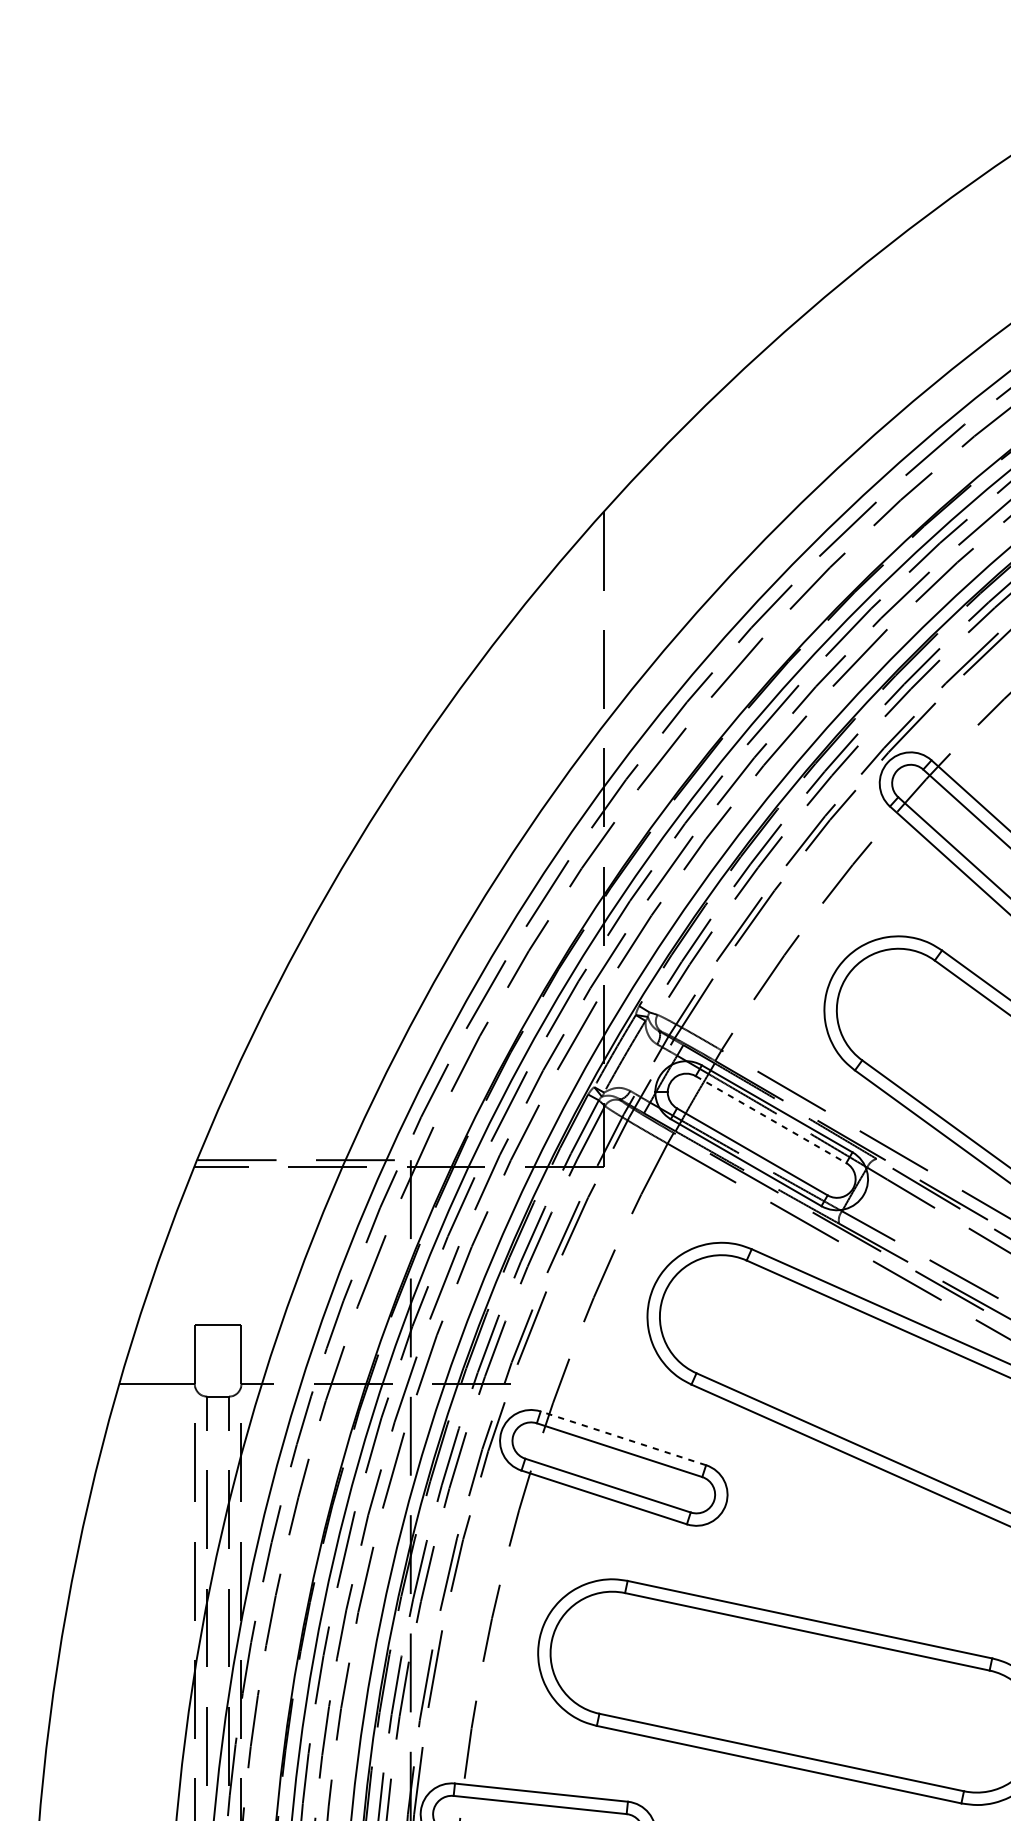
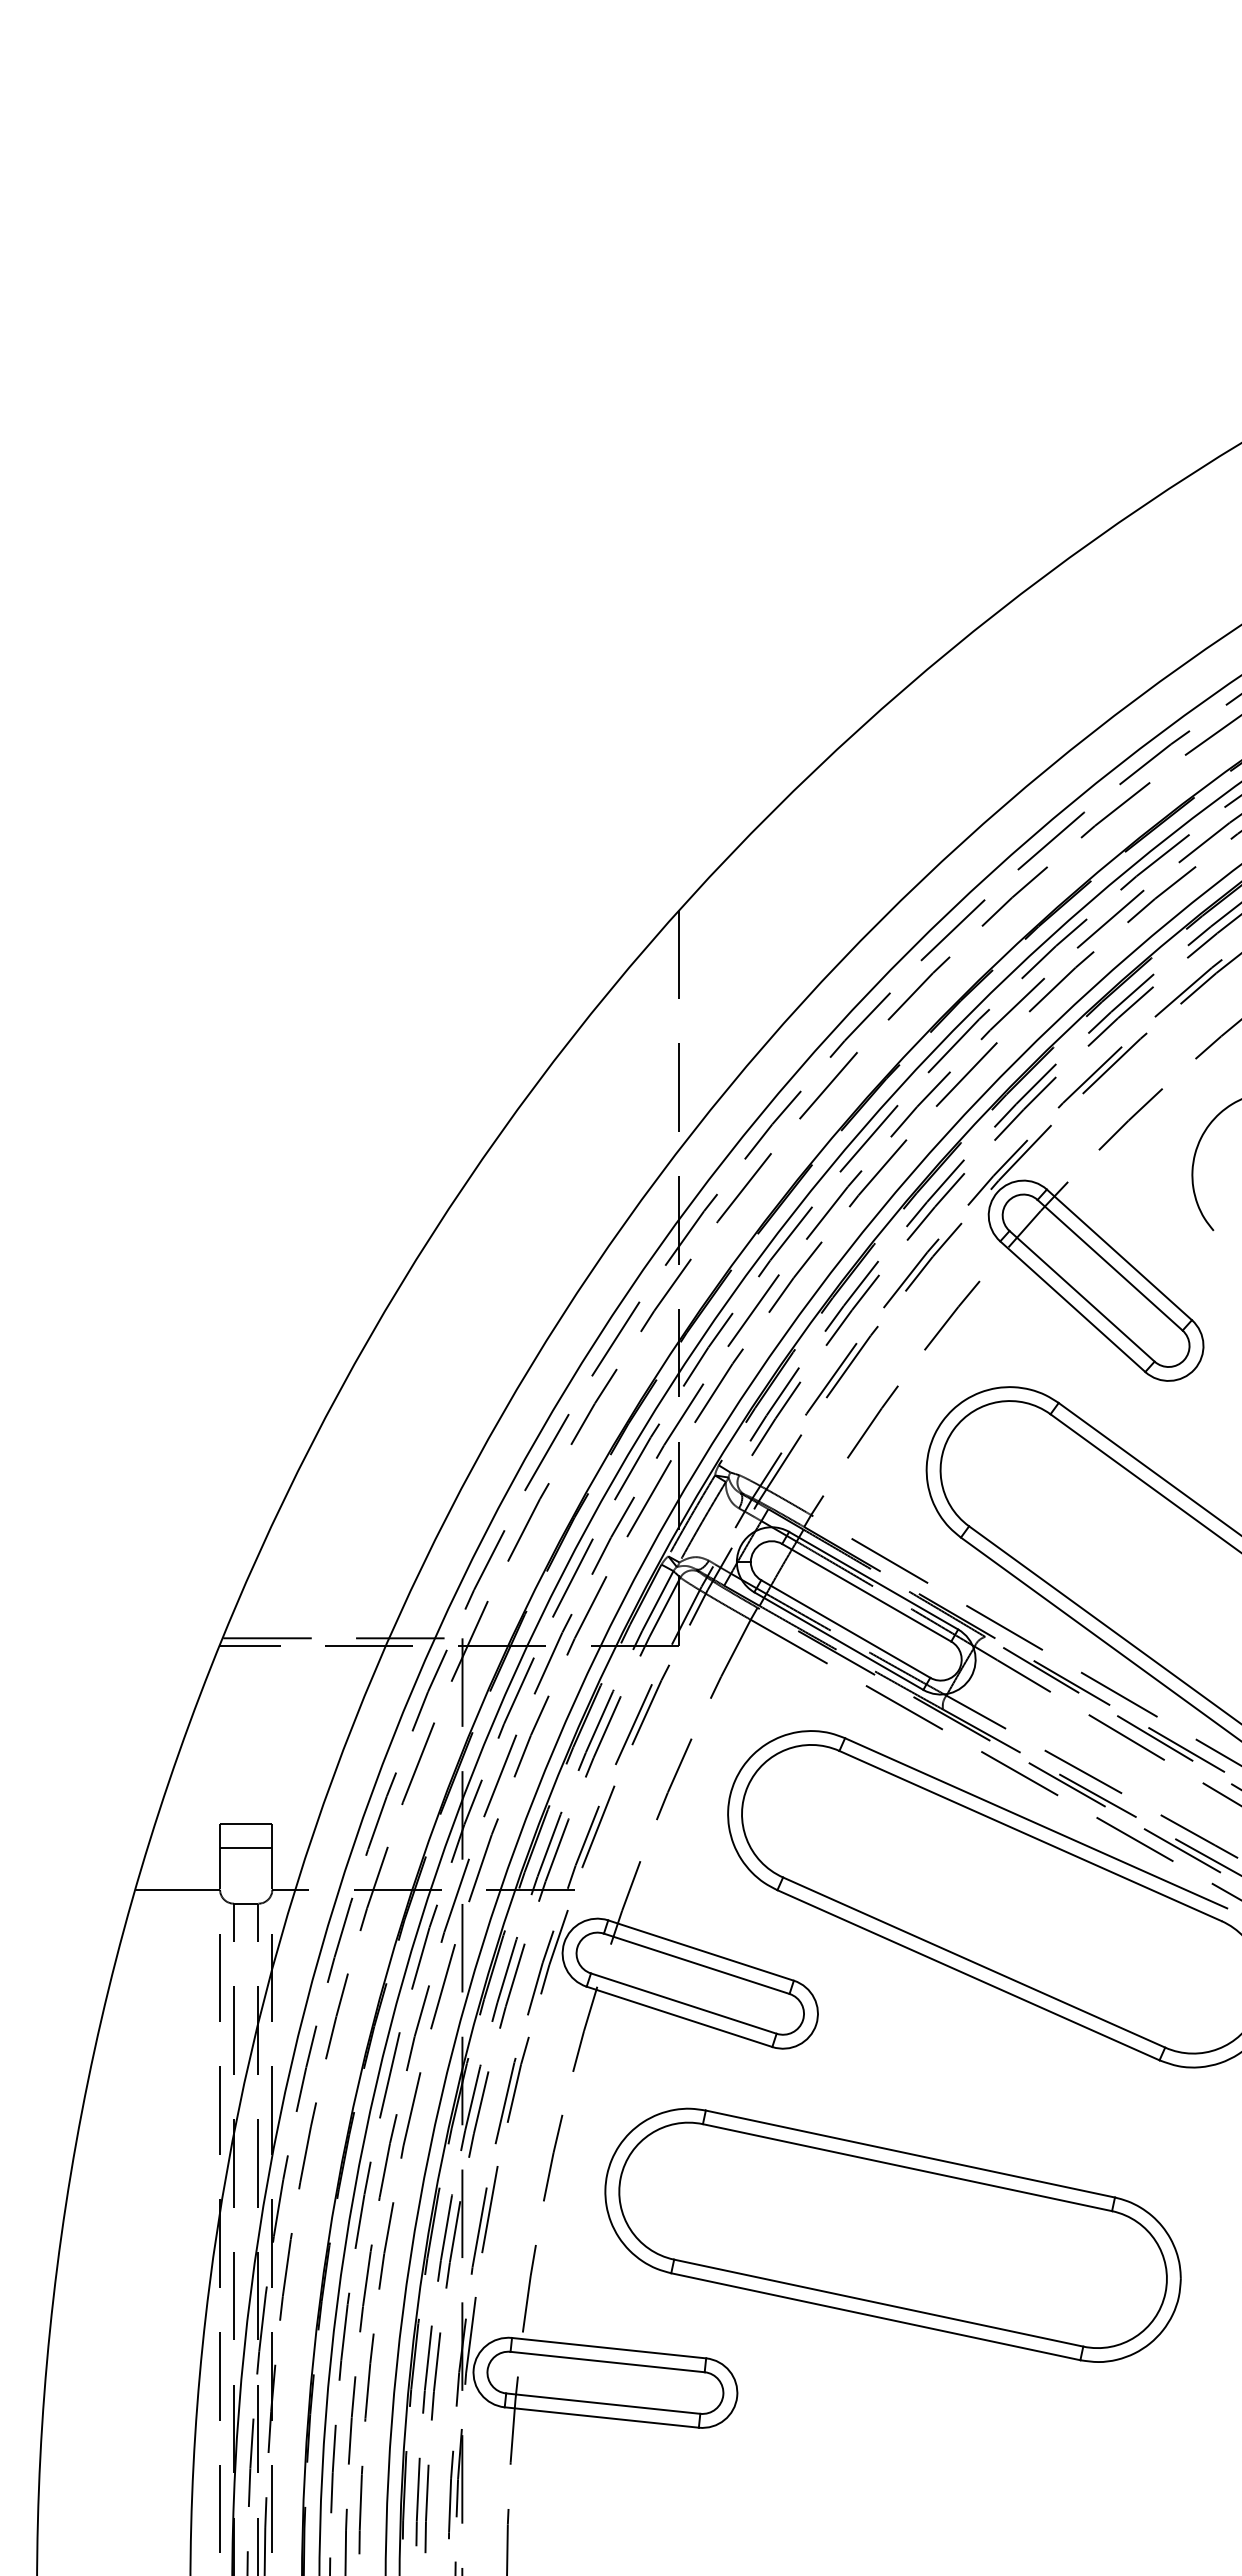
line: (770, 1119) -> (866, 1592), dashed -> solid
line: (218, 1346) -> (246, 1847), added
line: (623, 1438) -> (701, 1950), dashed -> solid

